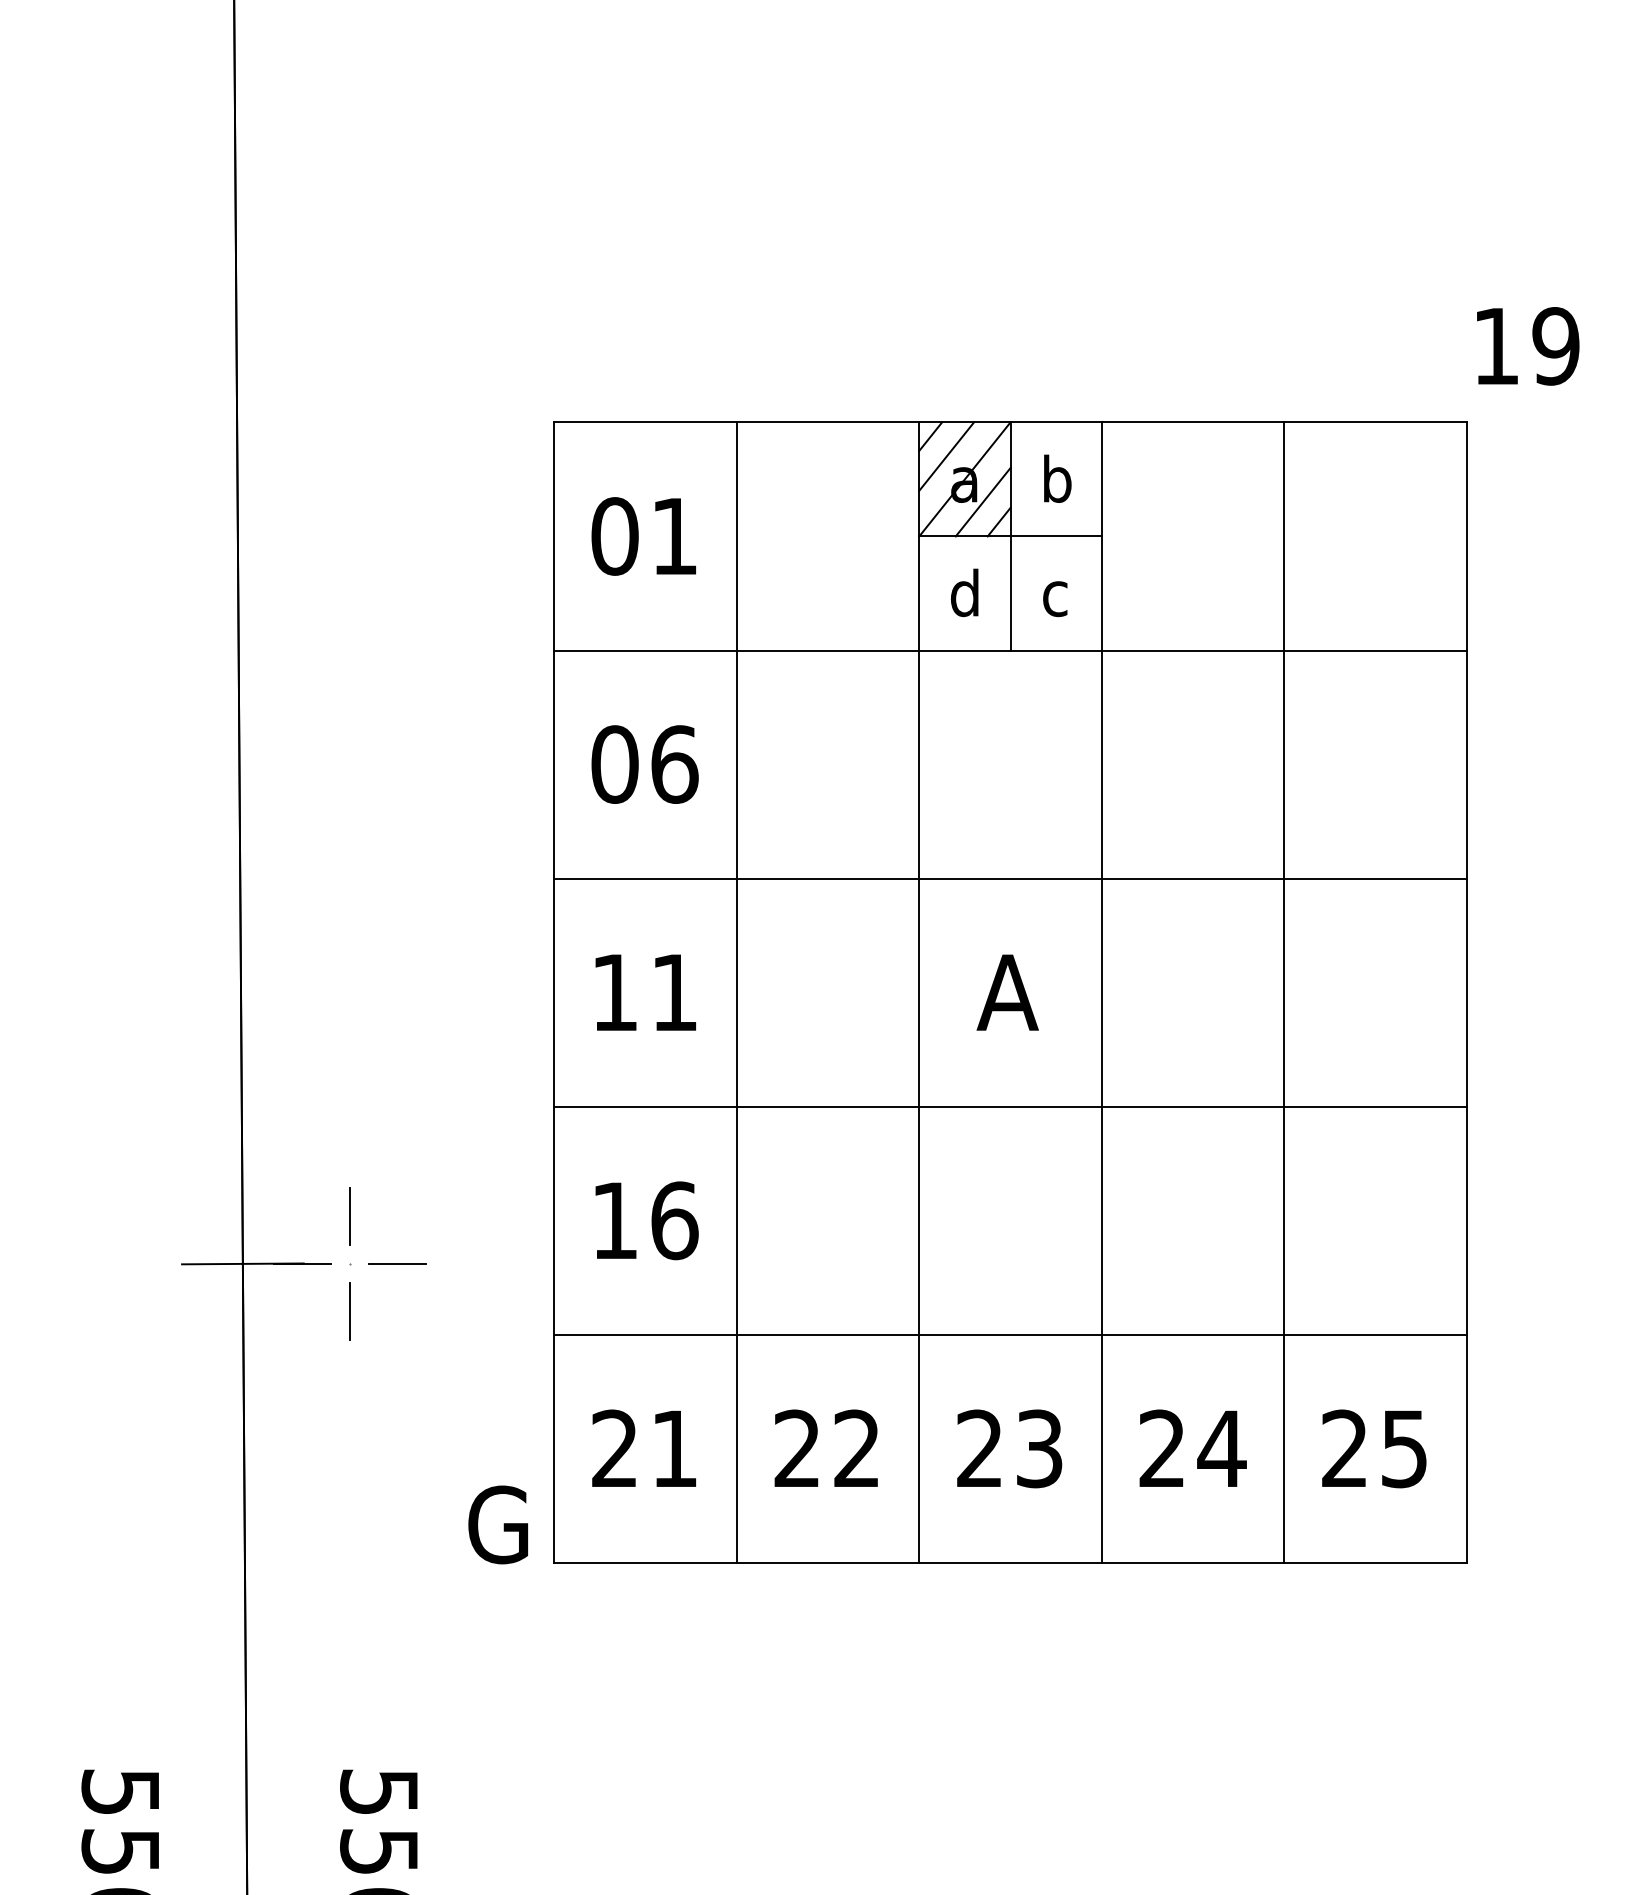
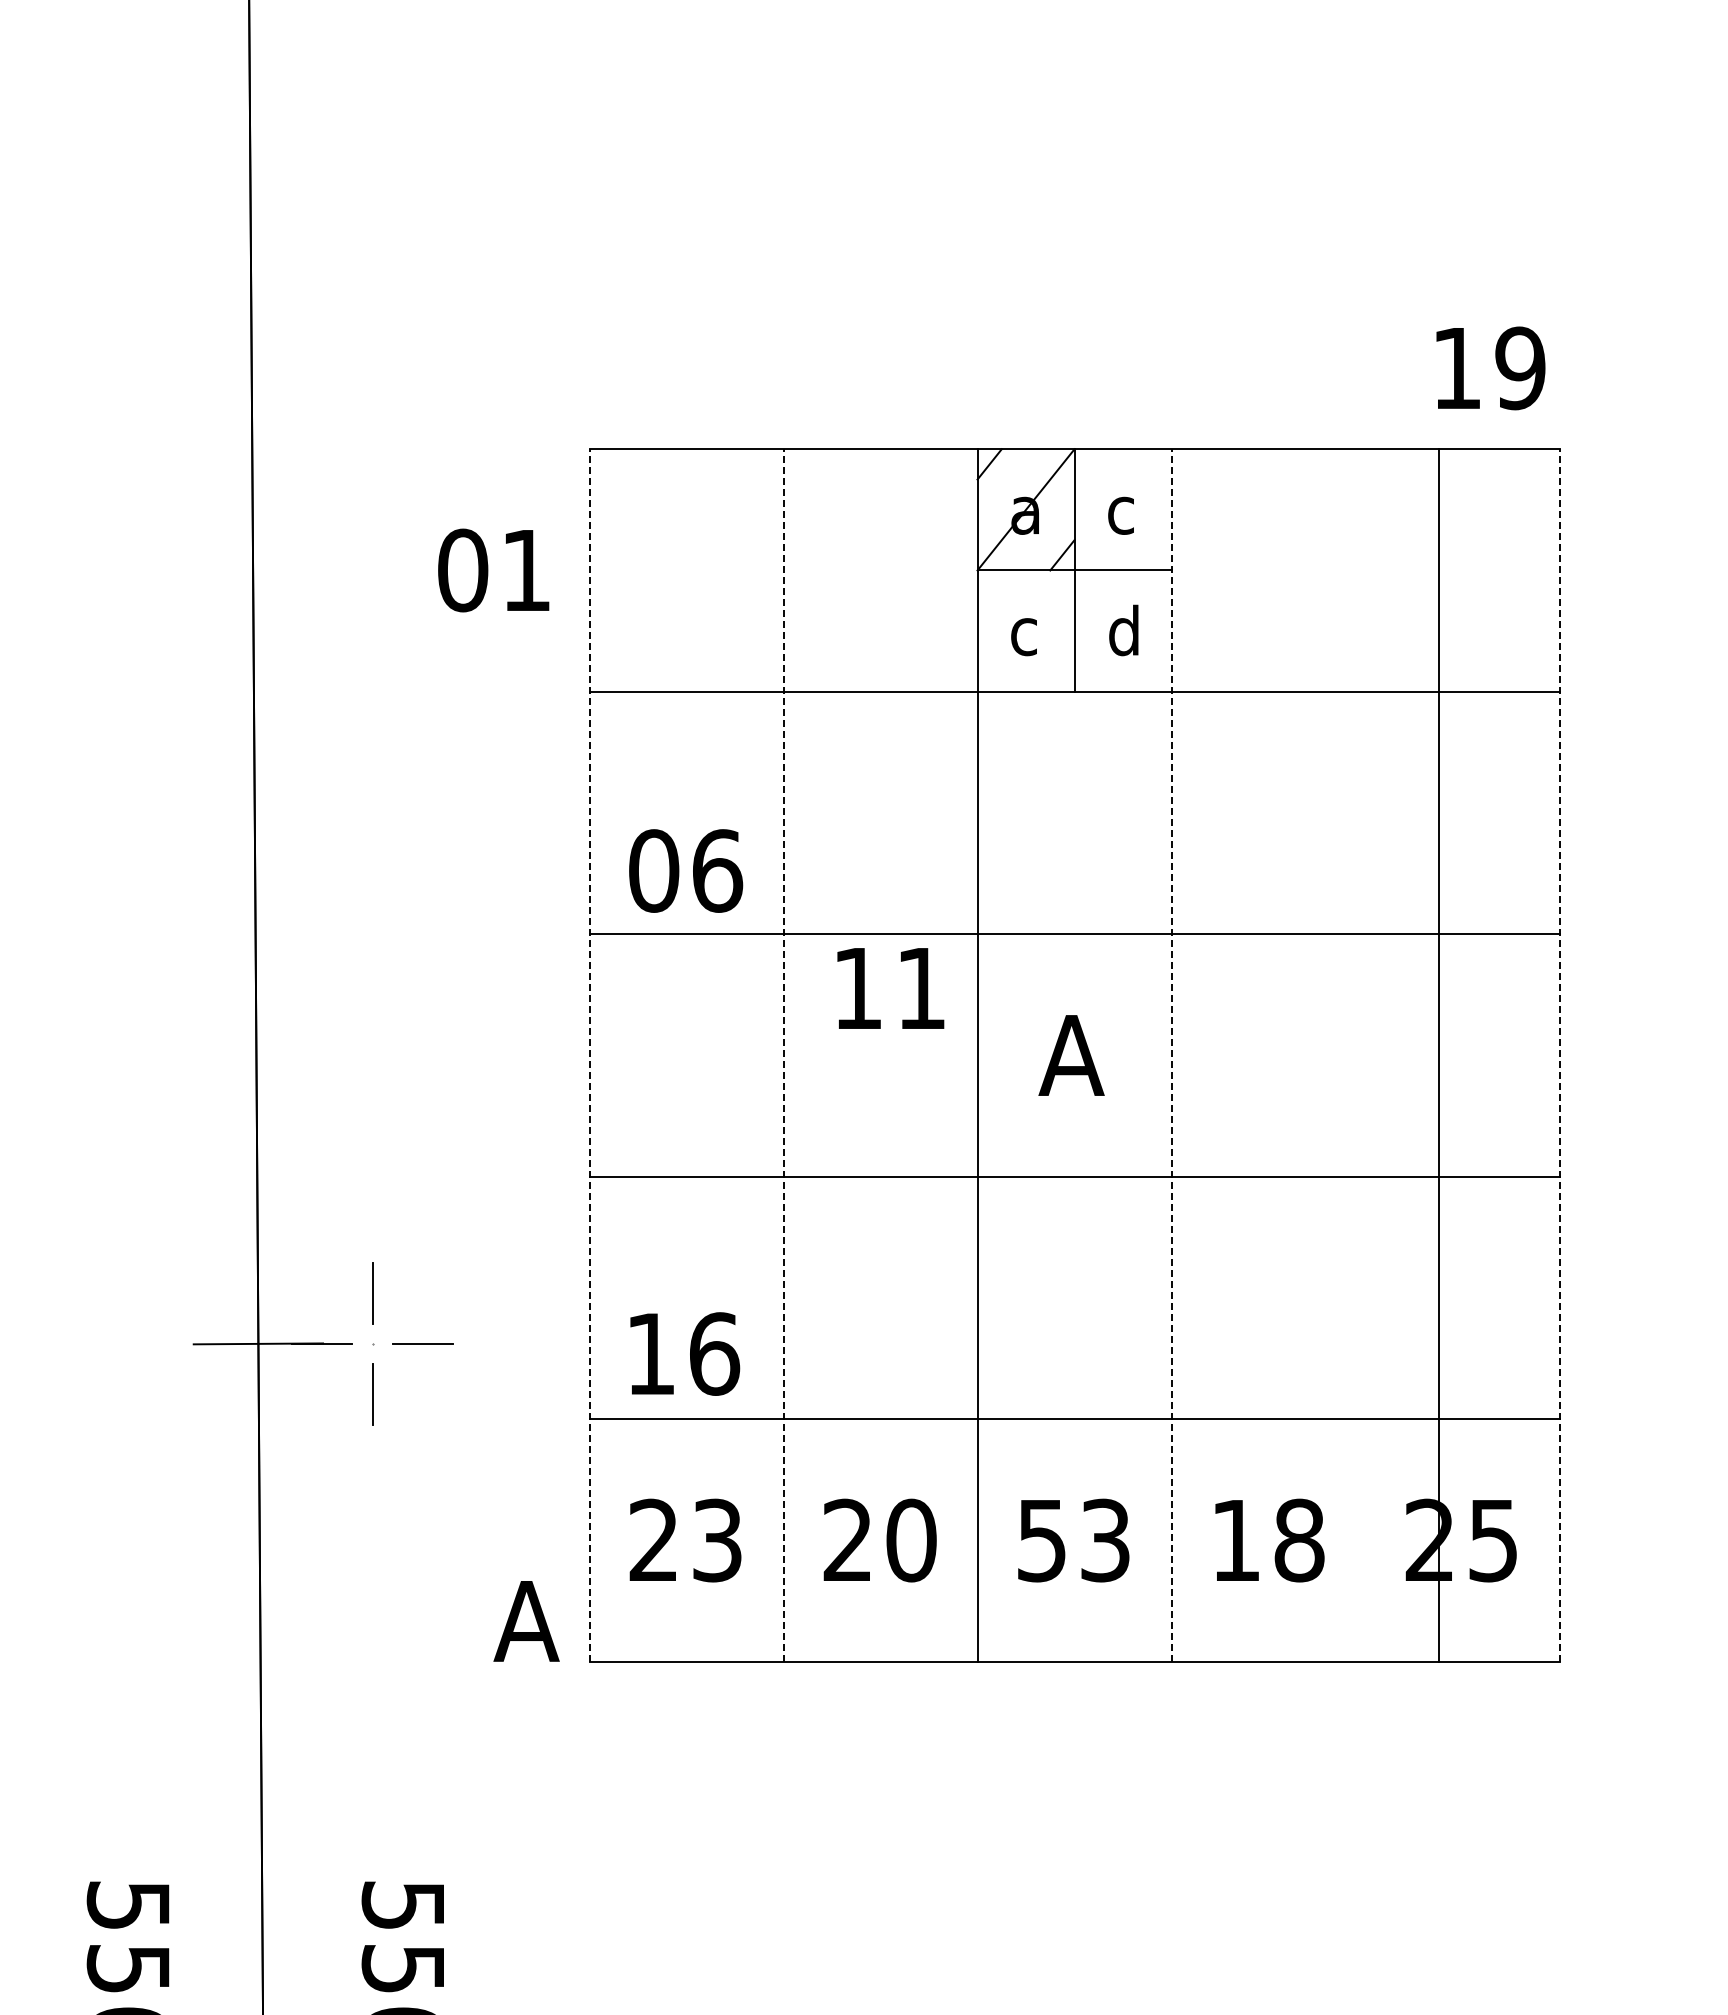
text: (1527, 346) -> (1490, 368), moved
line: (946, 456) -> (1006, 485), removed
text: (1056, 478) -> (1123, 508), b -> c
line: (983, 501) -> (1045, 533), removed
text: (643, 536) -> (493, 570), moved
text: (965, 592) -> (1026, 630), d -> c
text: (1057, 592) -> (1124, 630), c -> d
text: (645, 764) -> (686, 870), moved
line: (554, 992) -> (589, 1055), solid -> dashed
text: (645, 992) -> (890, 988), moved
line: (736, 992) -> (783, 1055), solid -> dashed
line: (1101, 992) -> (1171, 1055), solid -> dashed
line: (1284, 992) -> (1438, 1055), moved
line: (1466, 992) -> (1559, 1055), solid -> dashed
text: (647, 1220) -> (685, 1353), moved
text: (674, 1448) -> (717, 1540), 21 -> 23
text: (857, 1448) -> (911, 1540), 22 -> 20
text: (979, 1448) -> (1041, 1540), 23 -> 53
text: (1192, 1448) -> (1268, 1540), 24 -> 18
text: (495, 1525) -> (527, 1621), G -> A

